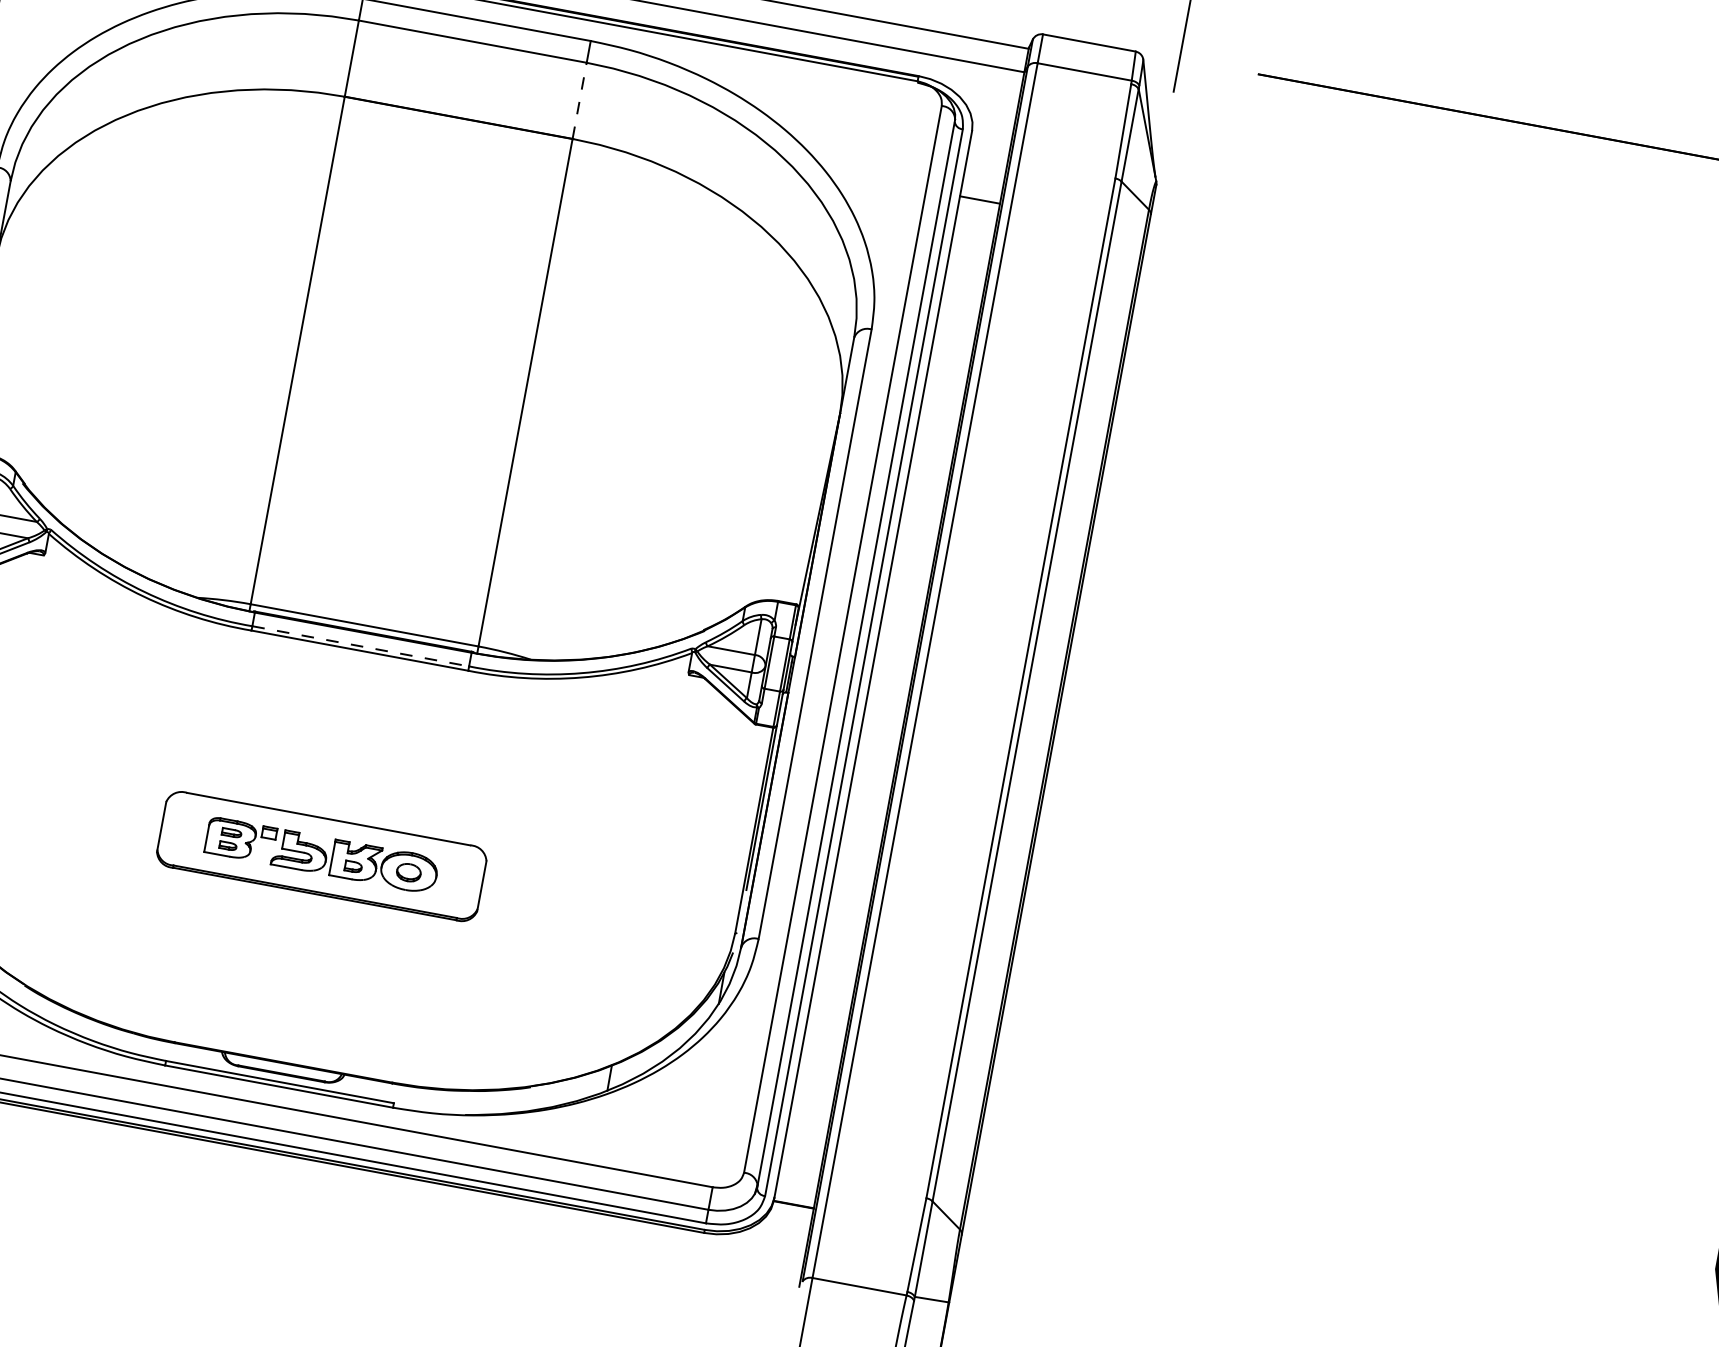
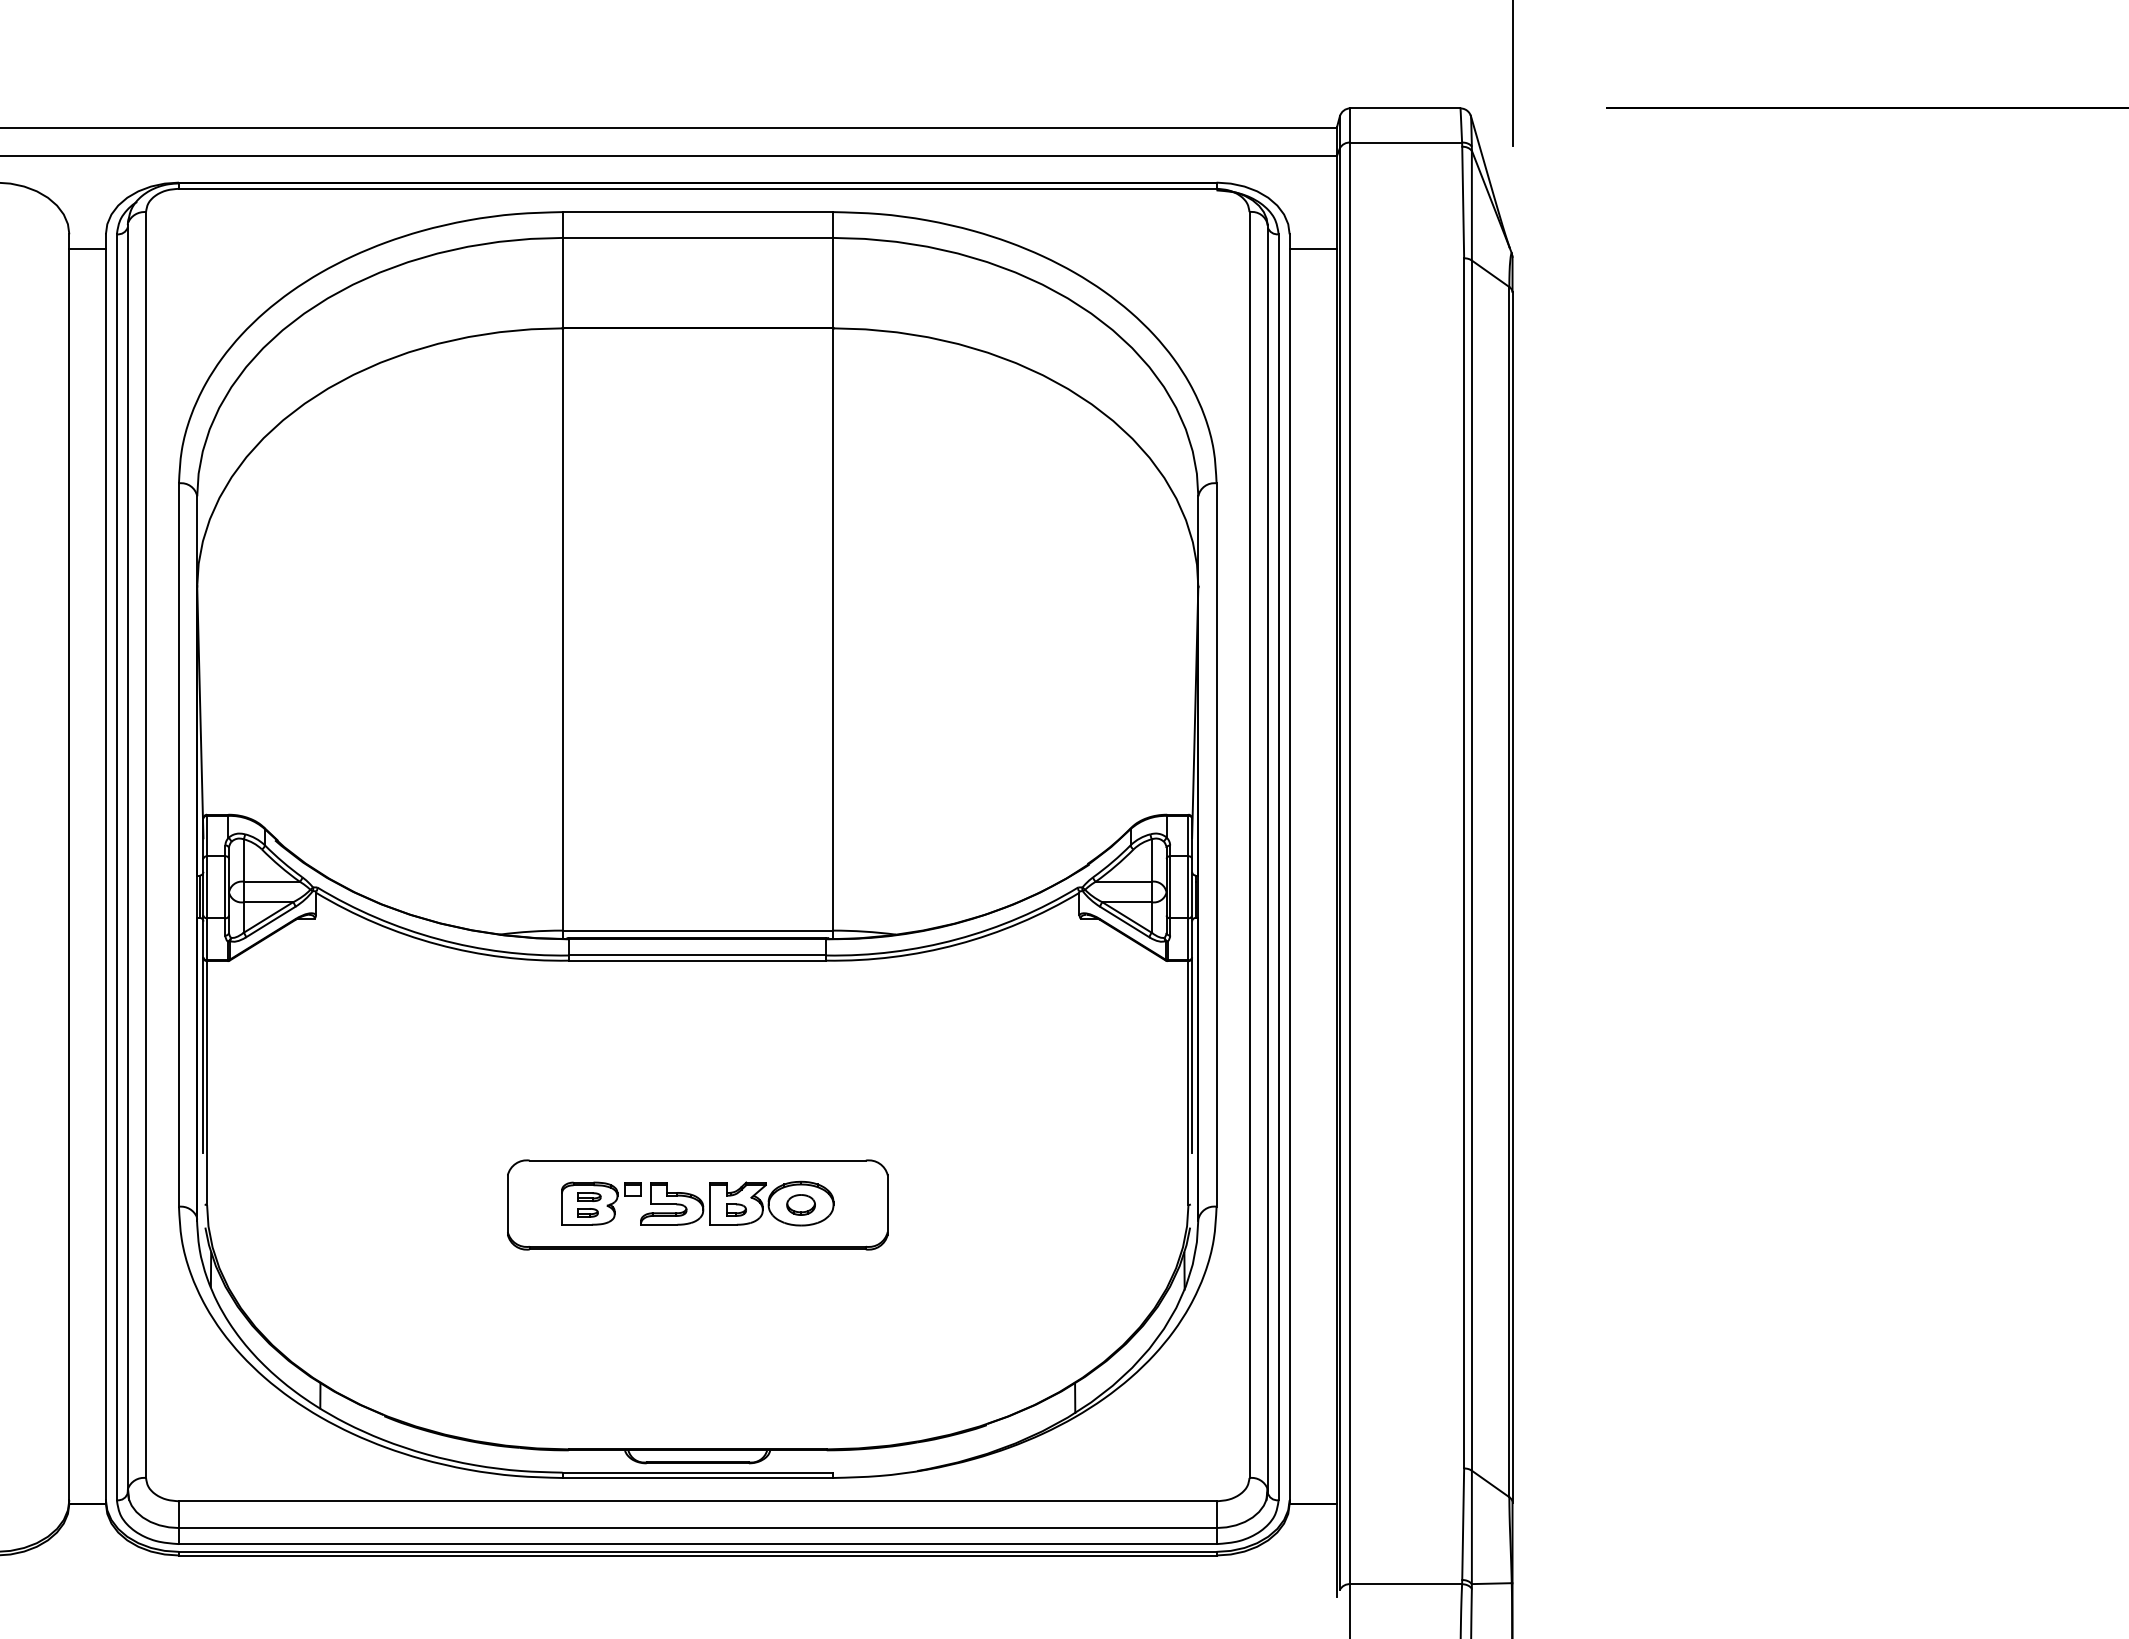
line: (579, 100) -> (832, 282), dashed -> solid
line: (980, 199) -> (1313, 248), moved
line: (360, 646) -> (697, 955), dashed -> solid

